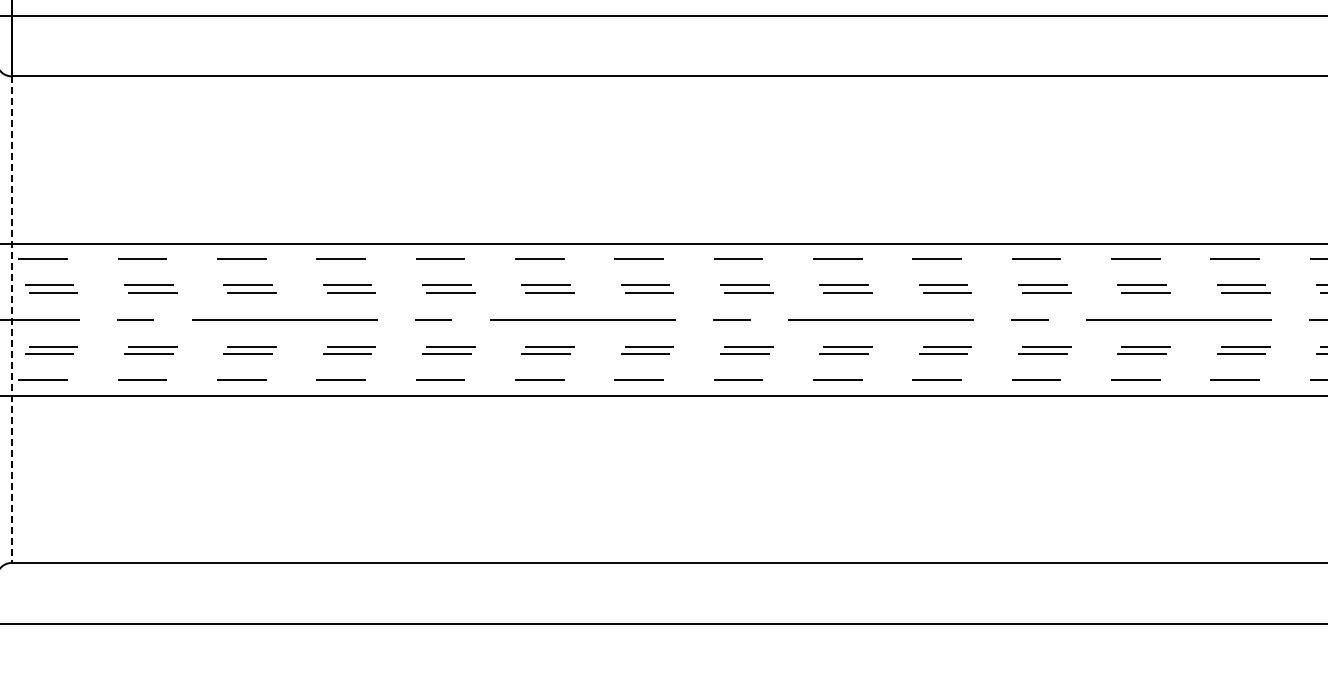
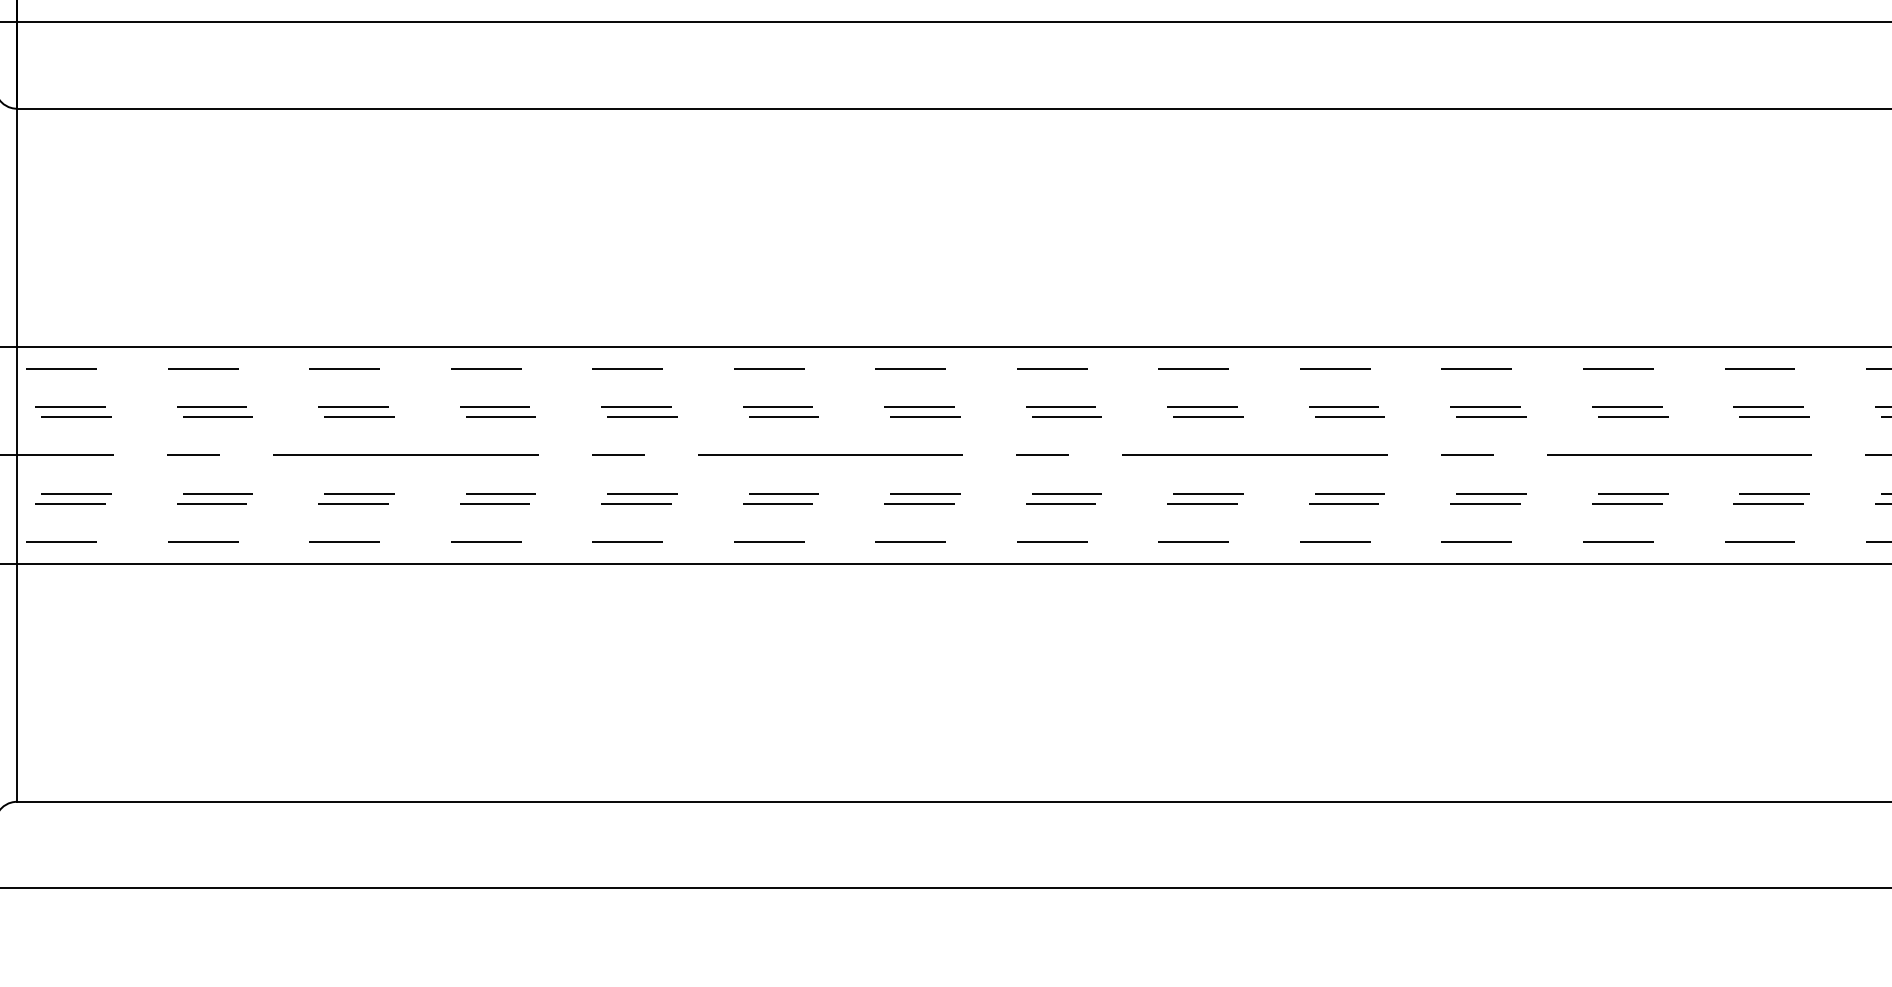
line: (11, 320) -> (16, 456), dashed -> solid

